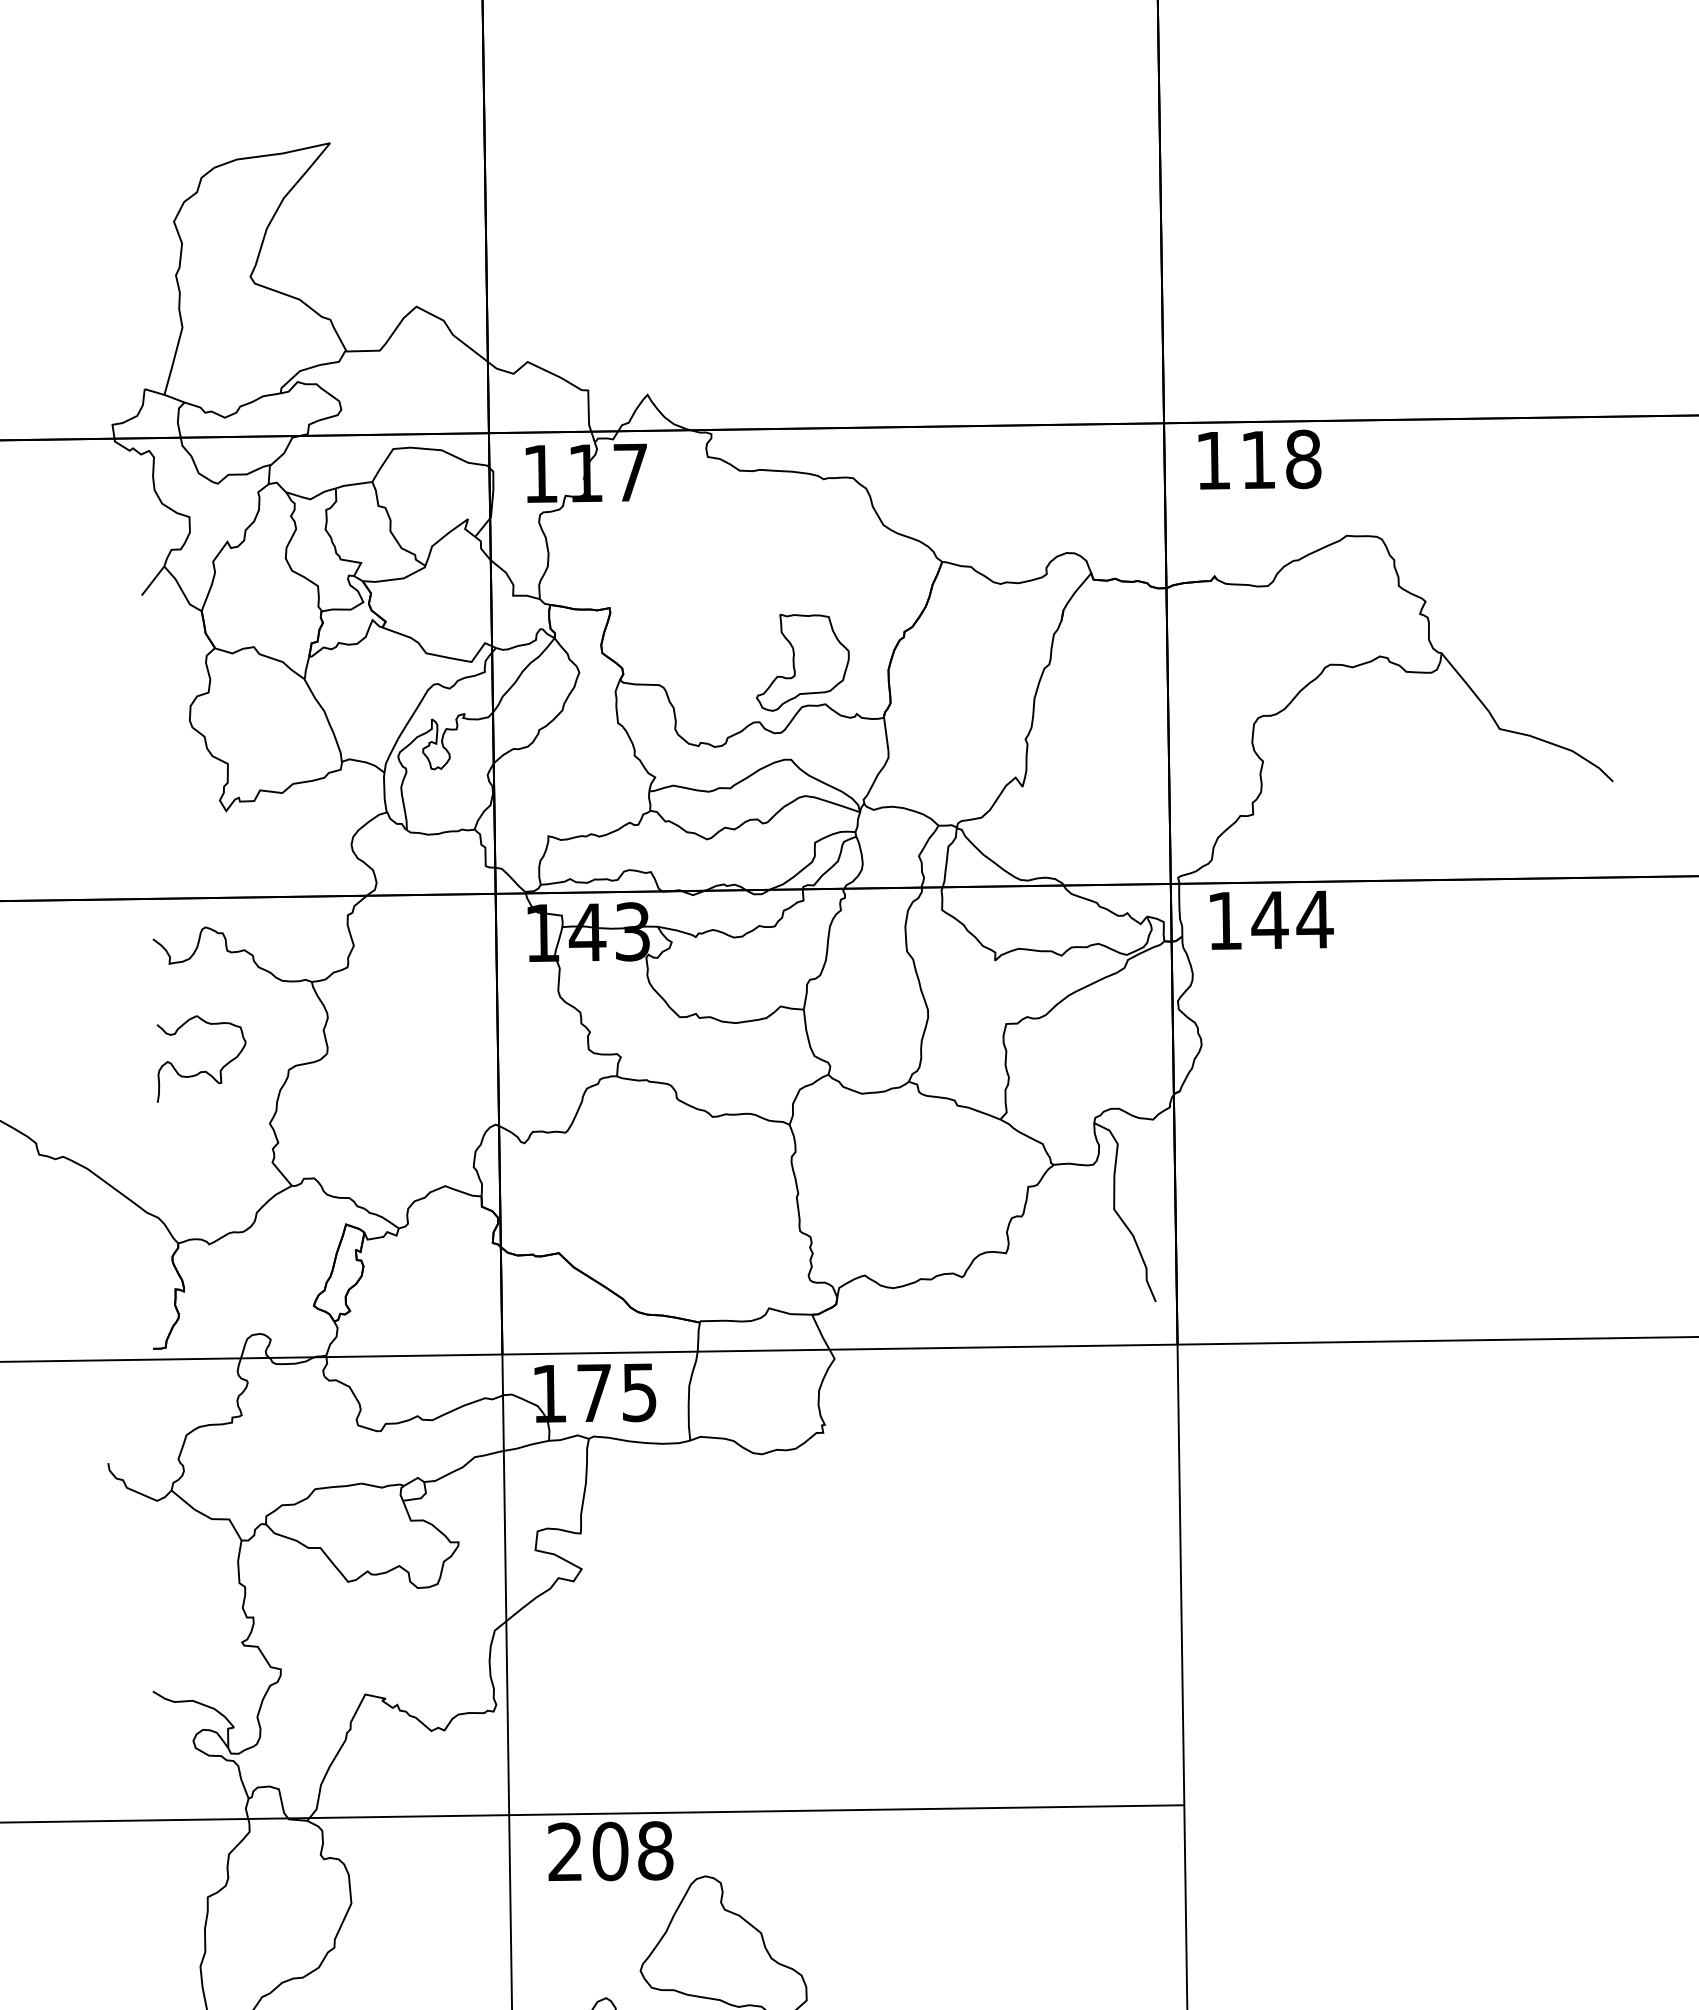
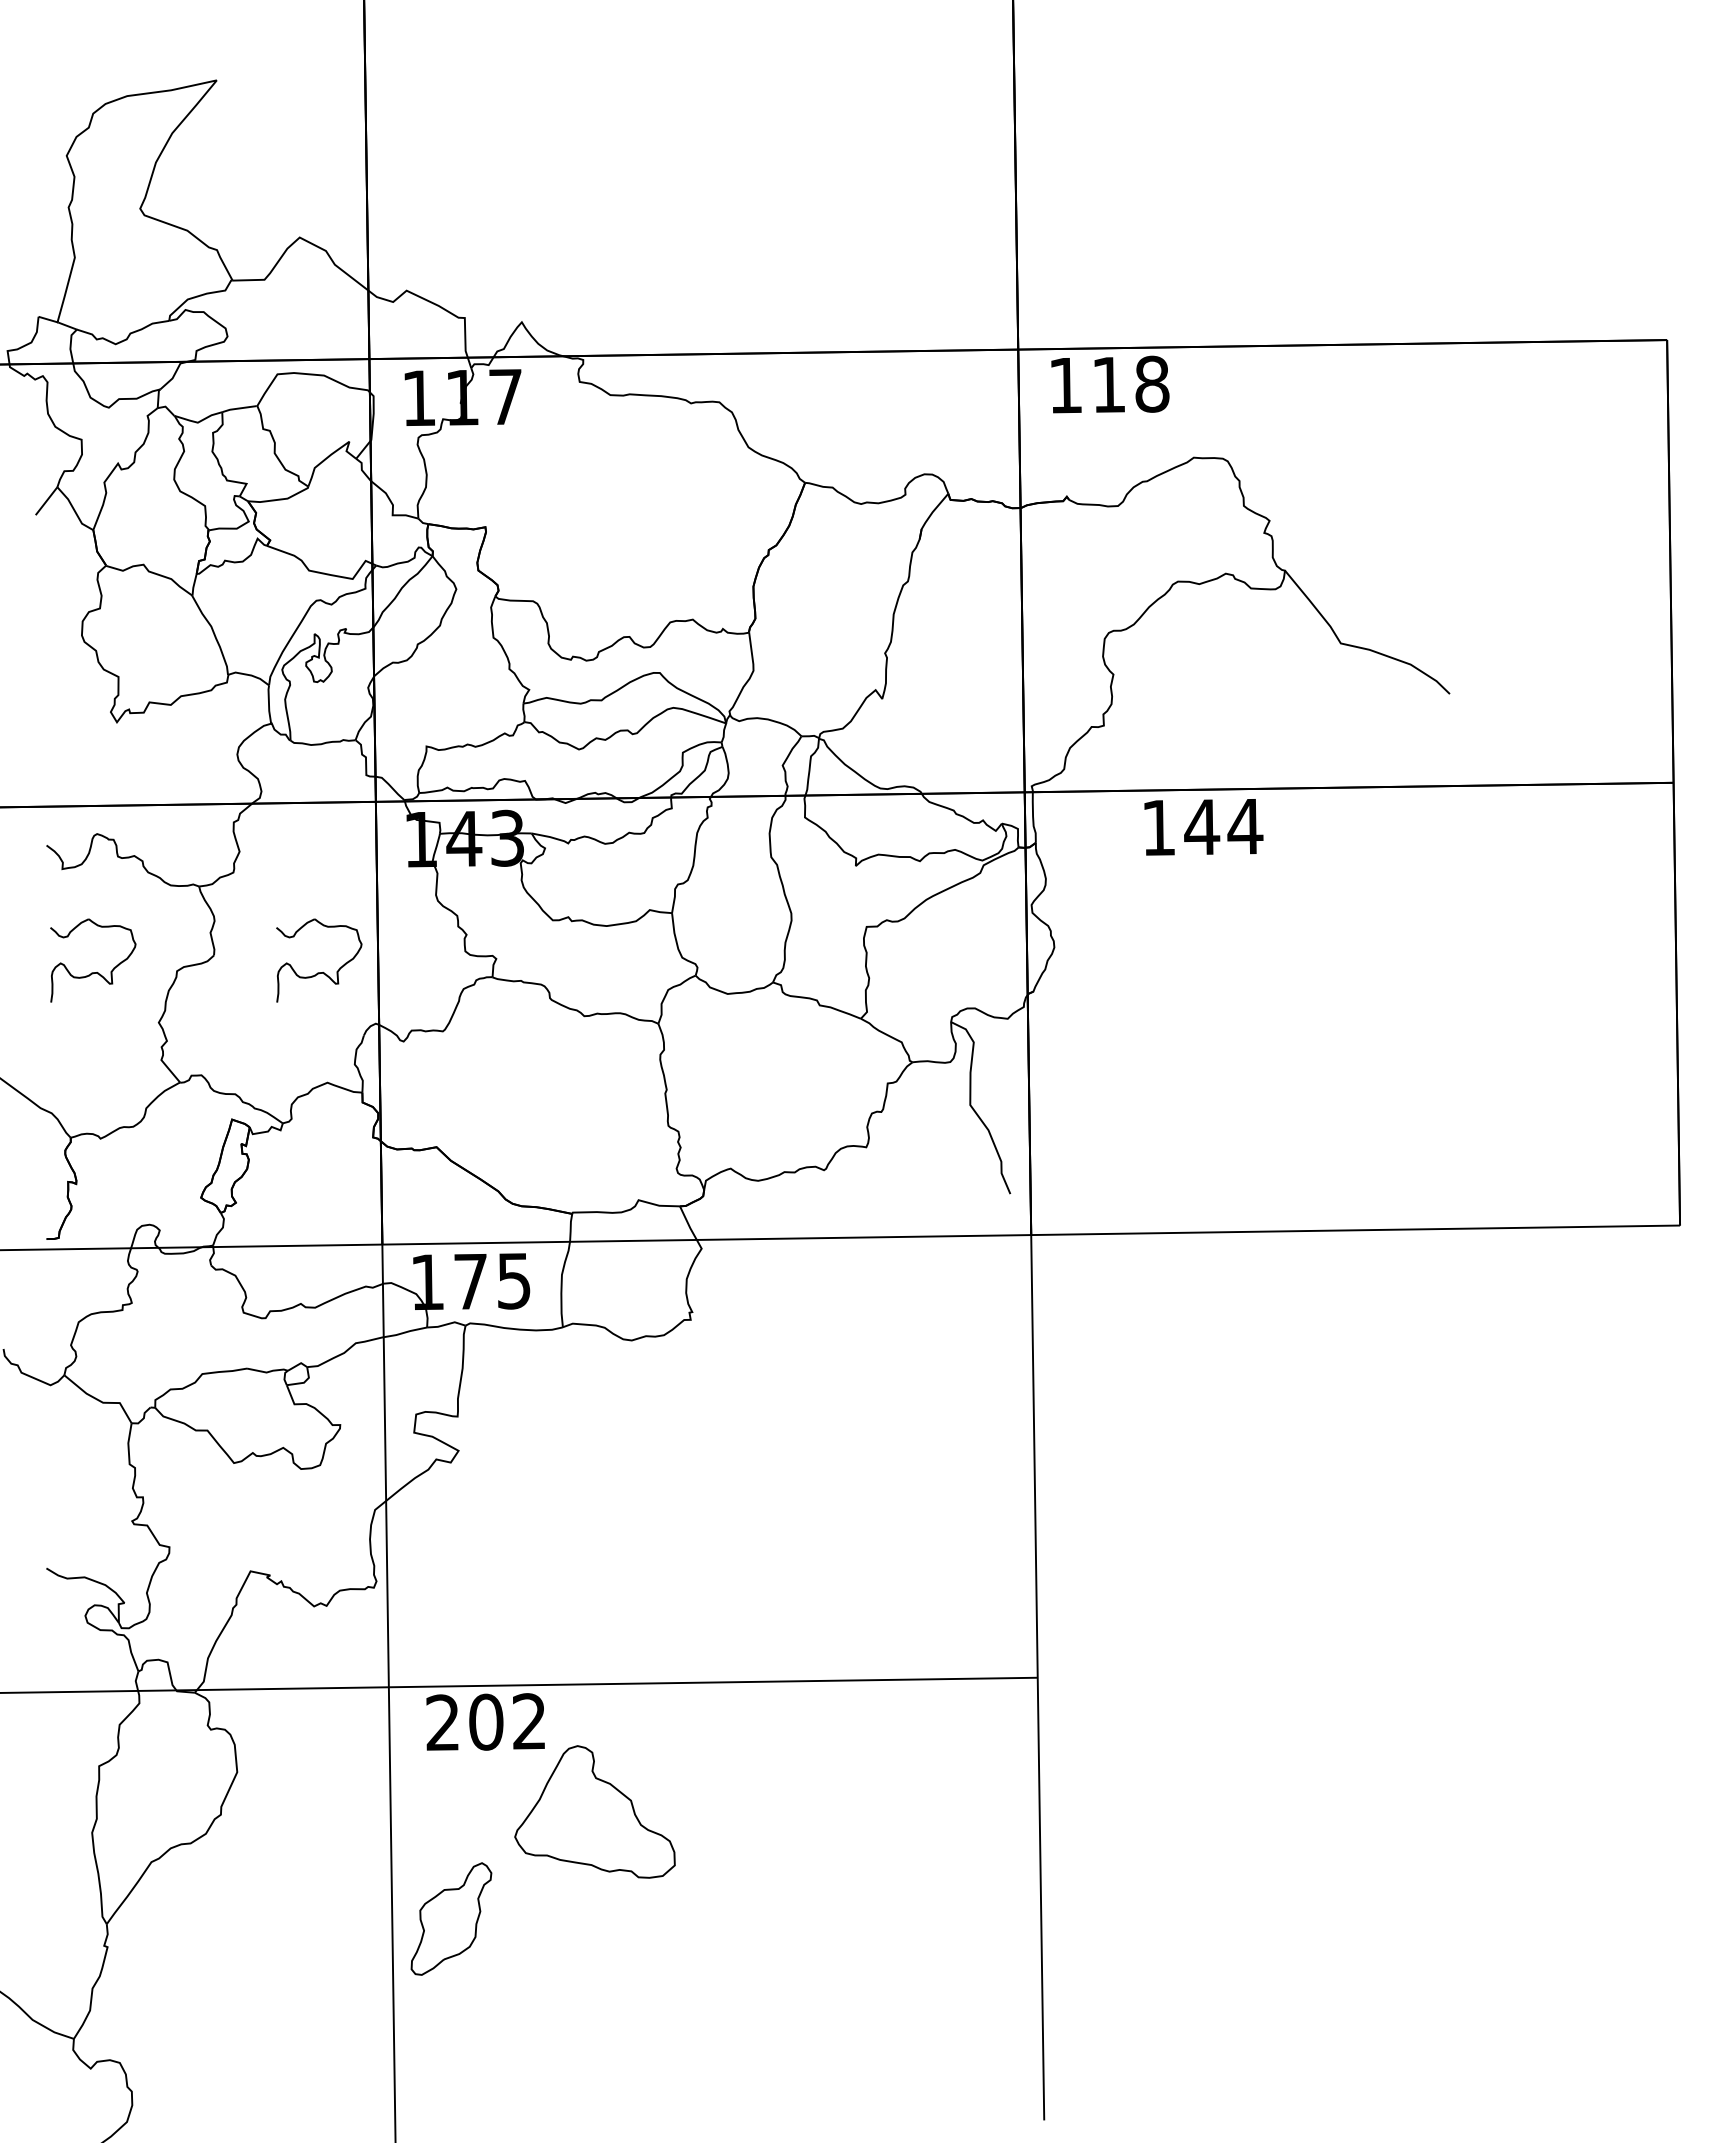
part: (803, 662) -> (671, 579), removed
text: (1271, 920) -> (1203, 827), moved
part: (437, 1071) -> (319, 972), added
text: (655, 1850) -> (529, 1721), 208 -> 202

